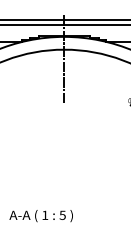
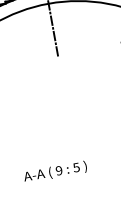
text: (45, 214) -> (59, 169), 1 -> 9

